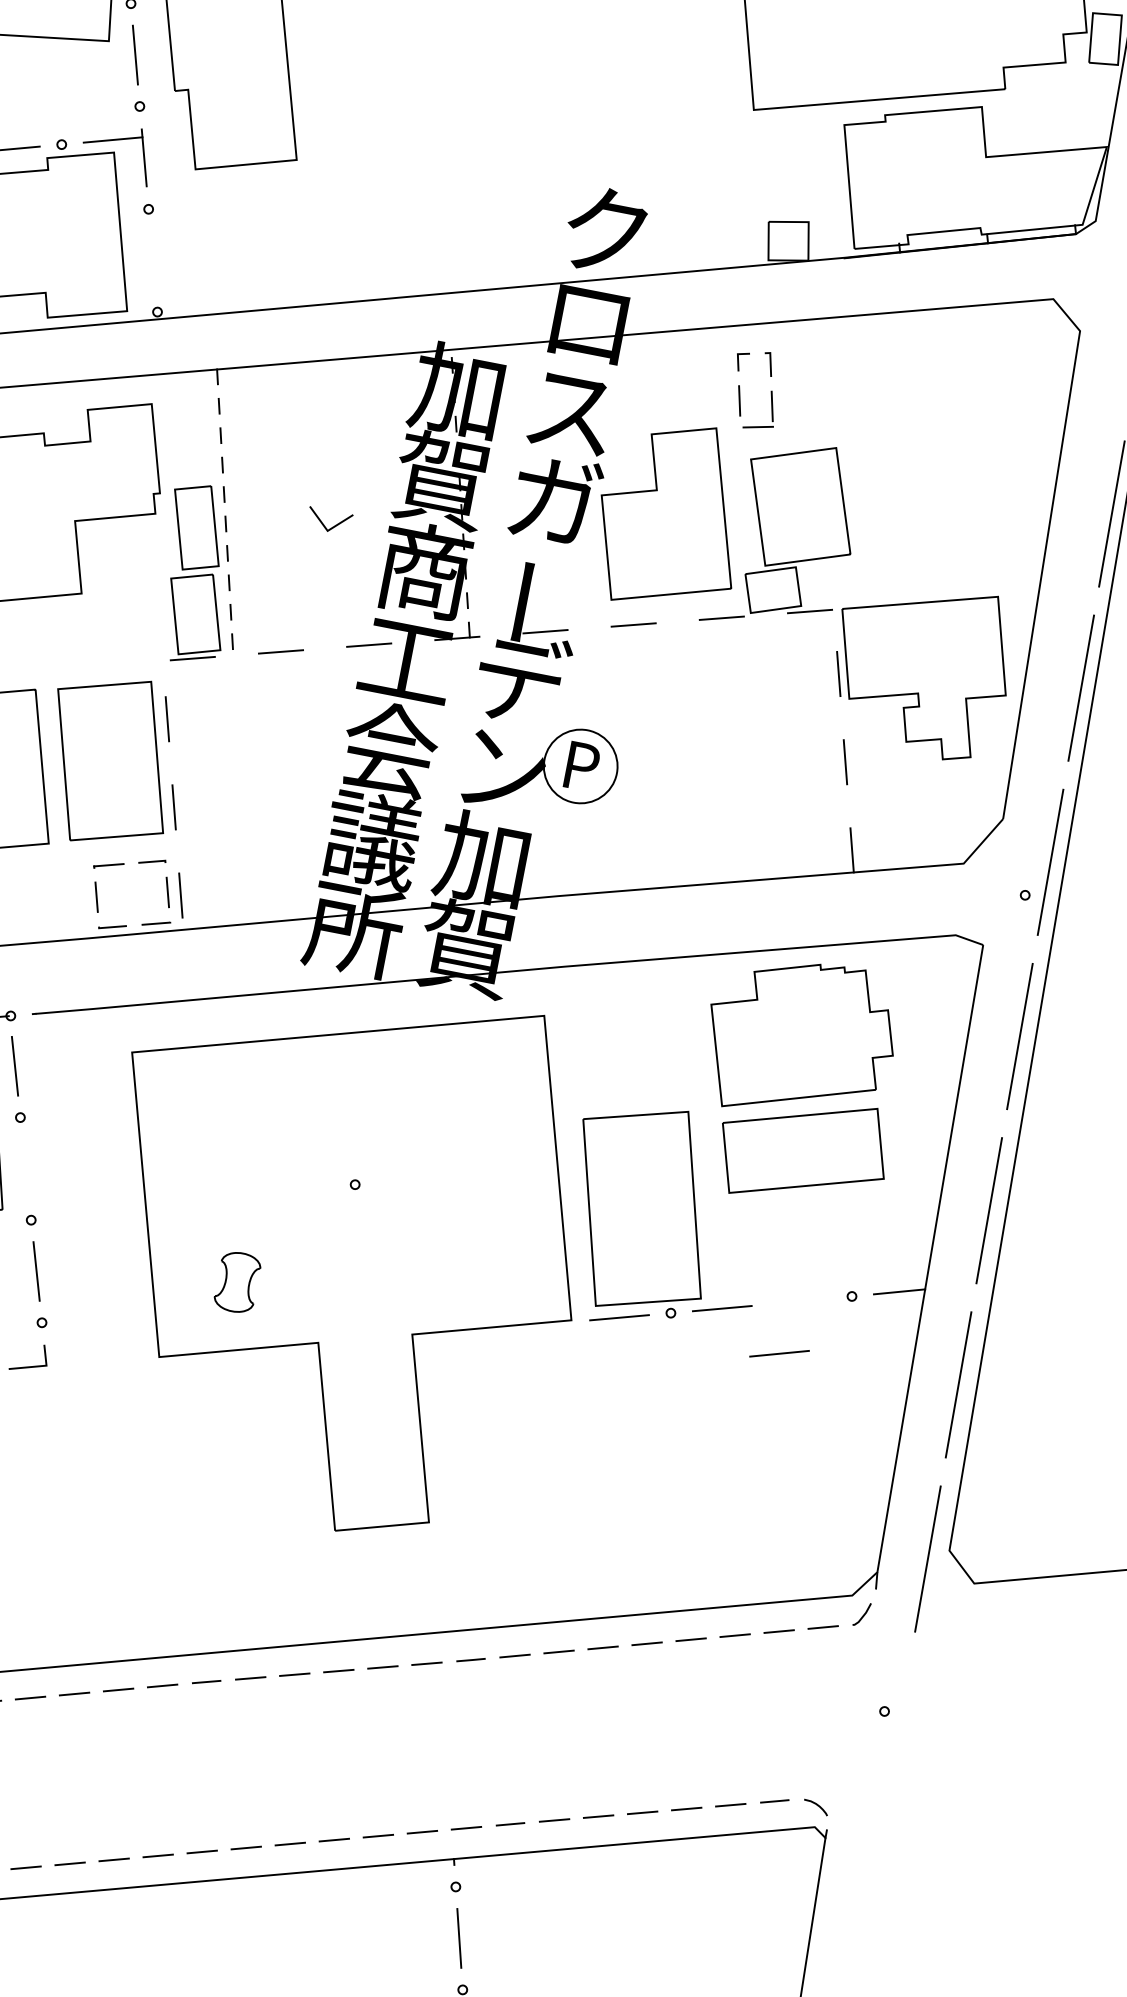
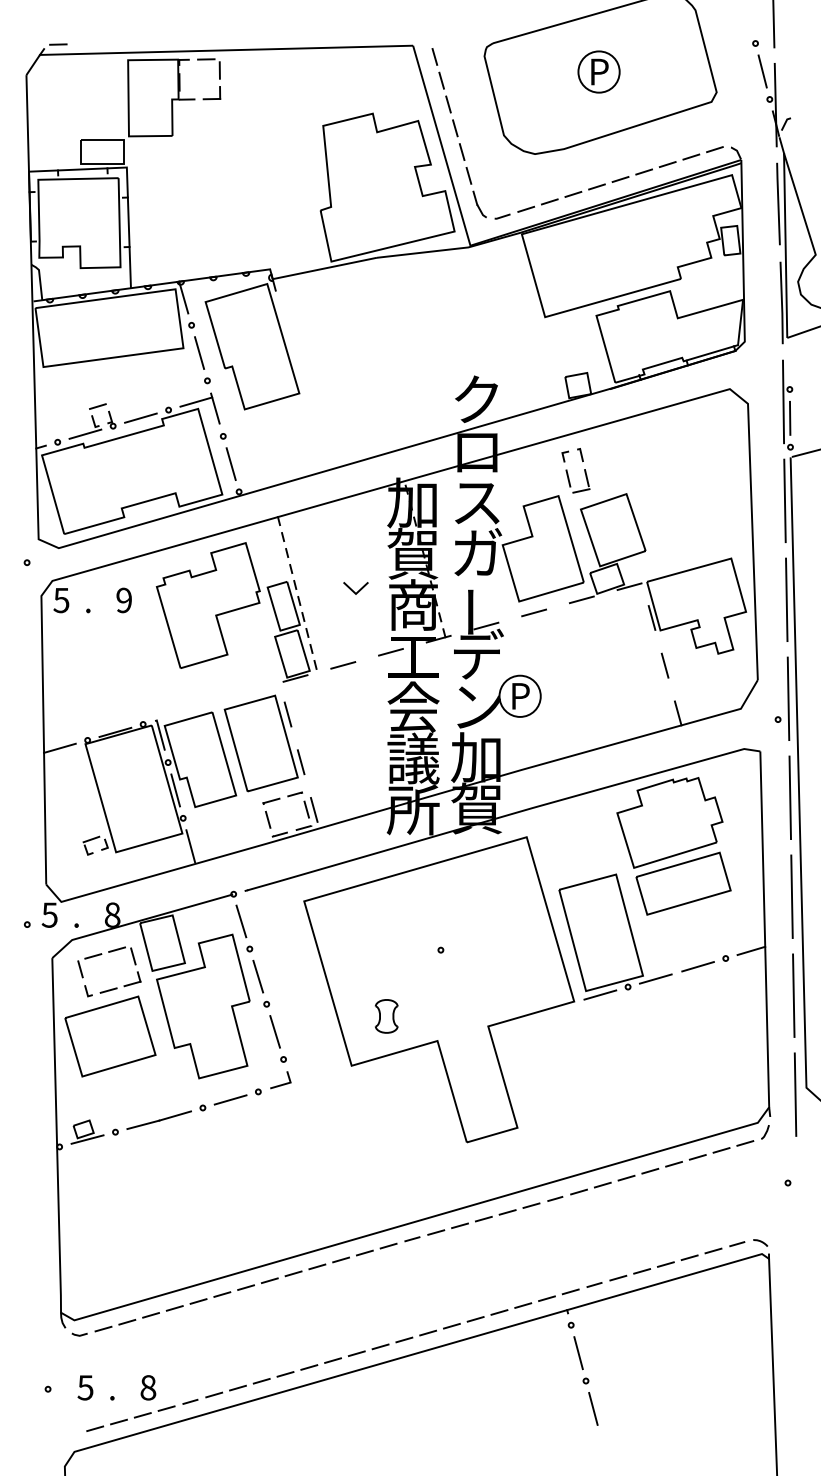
line: (152, 259) -> (230, 463), added
line: (26, 1168) -> (258, 976), added
line: (778, 1353) -> (697, 966), moved

